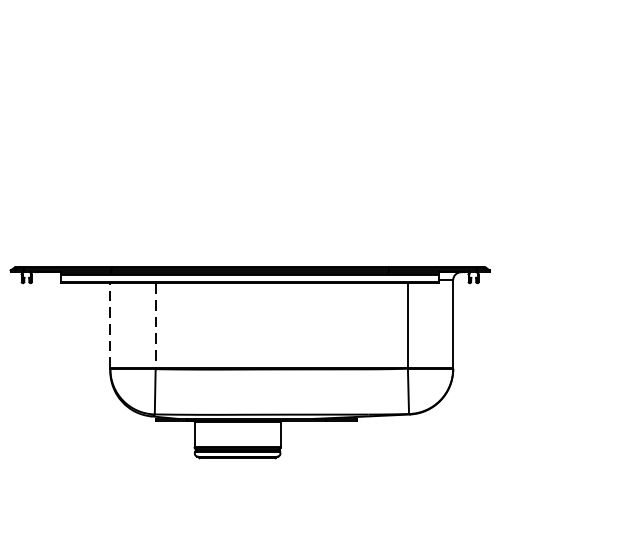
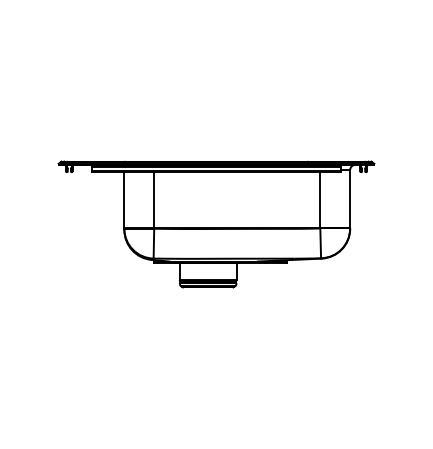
line: (110, 326) -> (124, 200), dashed -> solid
line: (156, 326) -> (154, 200), dashed -> solid

